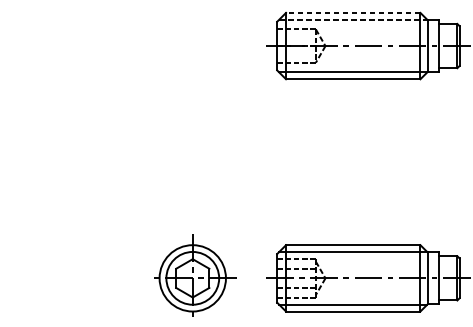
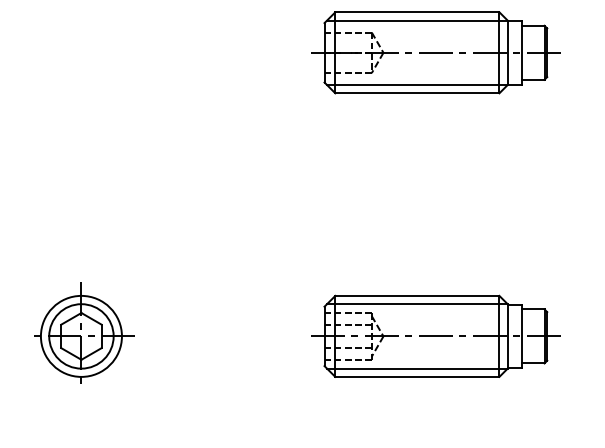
line: (352, 13) -> (416, 12), dashed -> solid
line: (353, 19) -> (417, 20), dashed -> solid
part: (195, 275) -> (84, 332), moved

